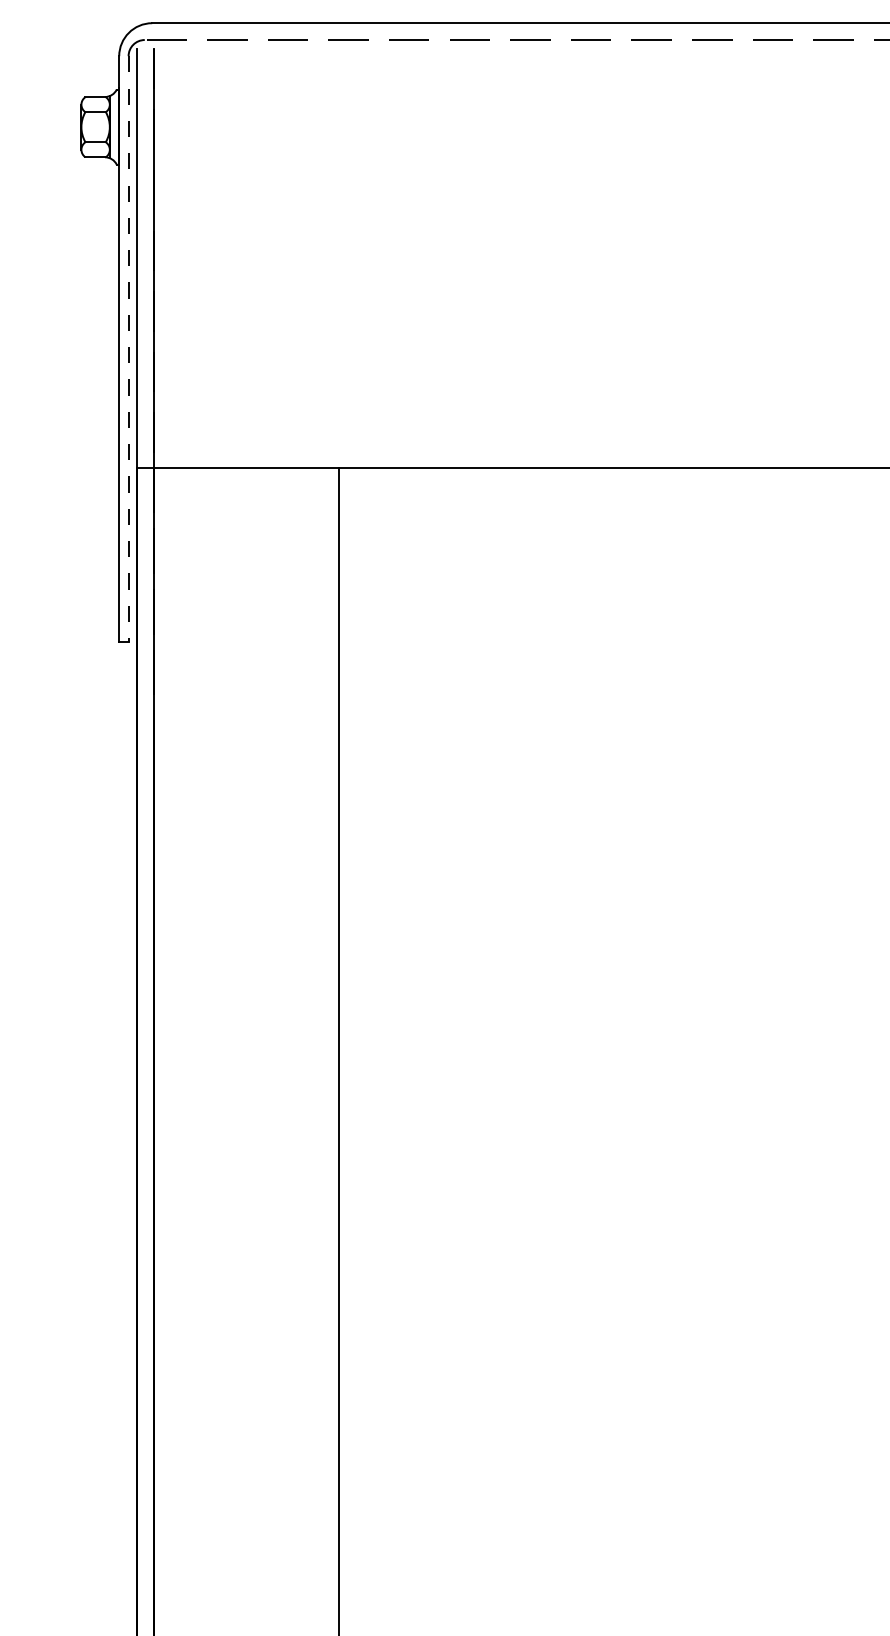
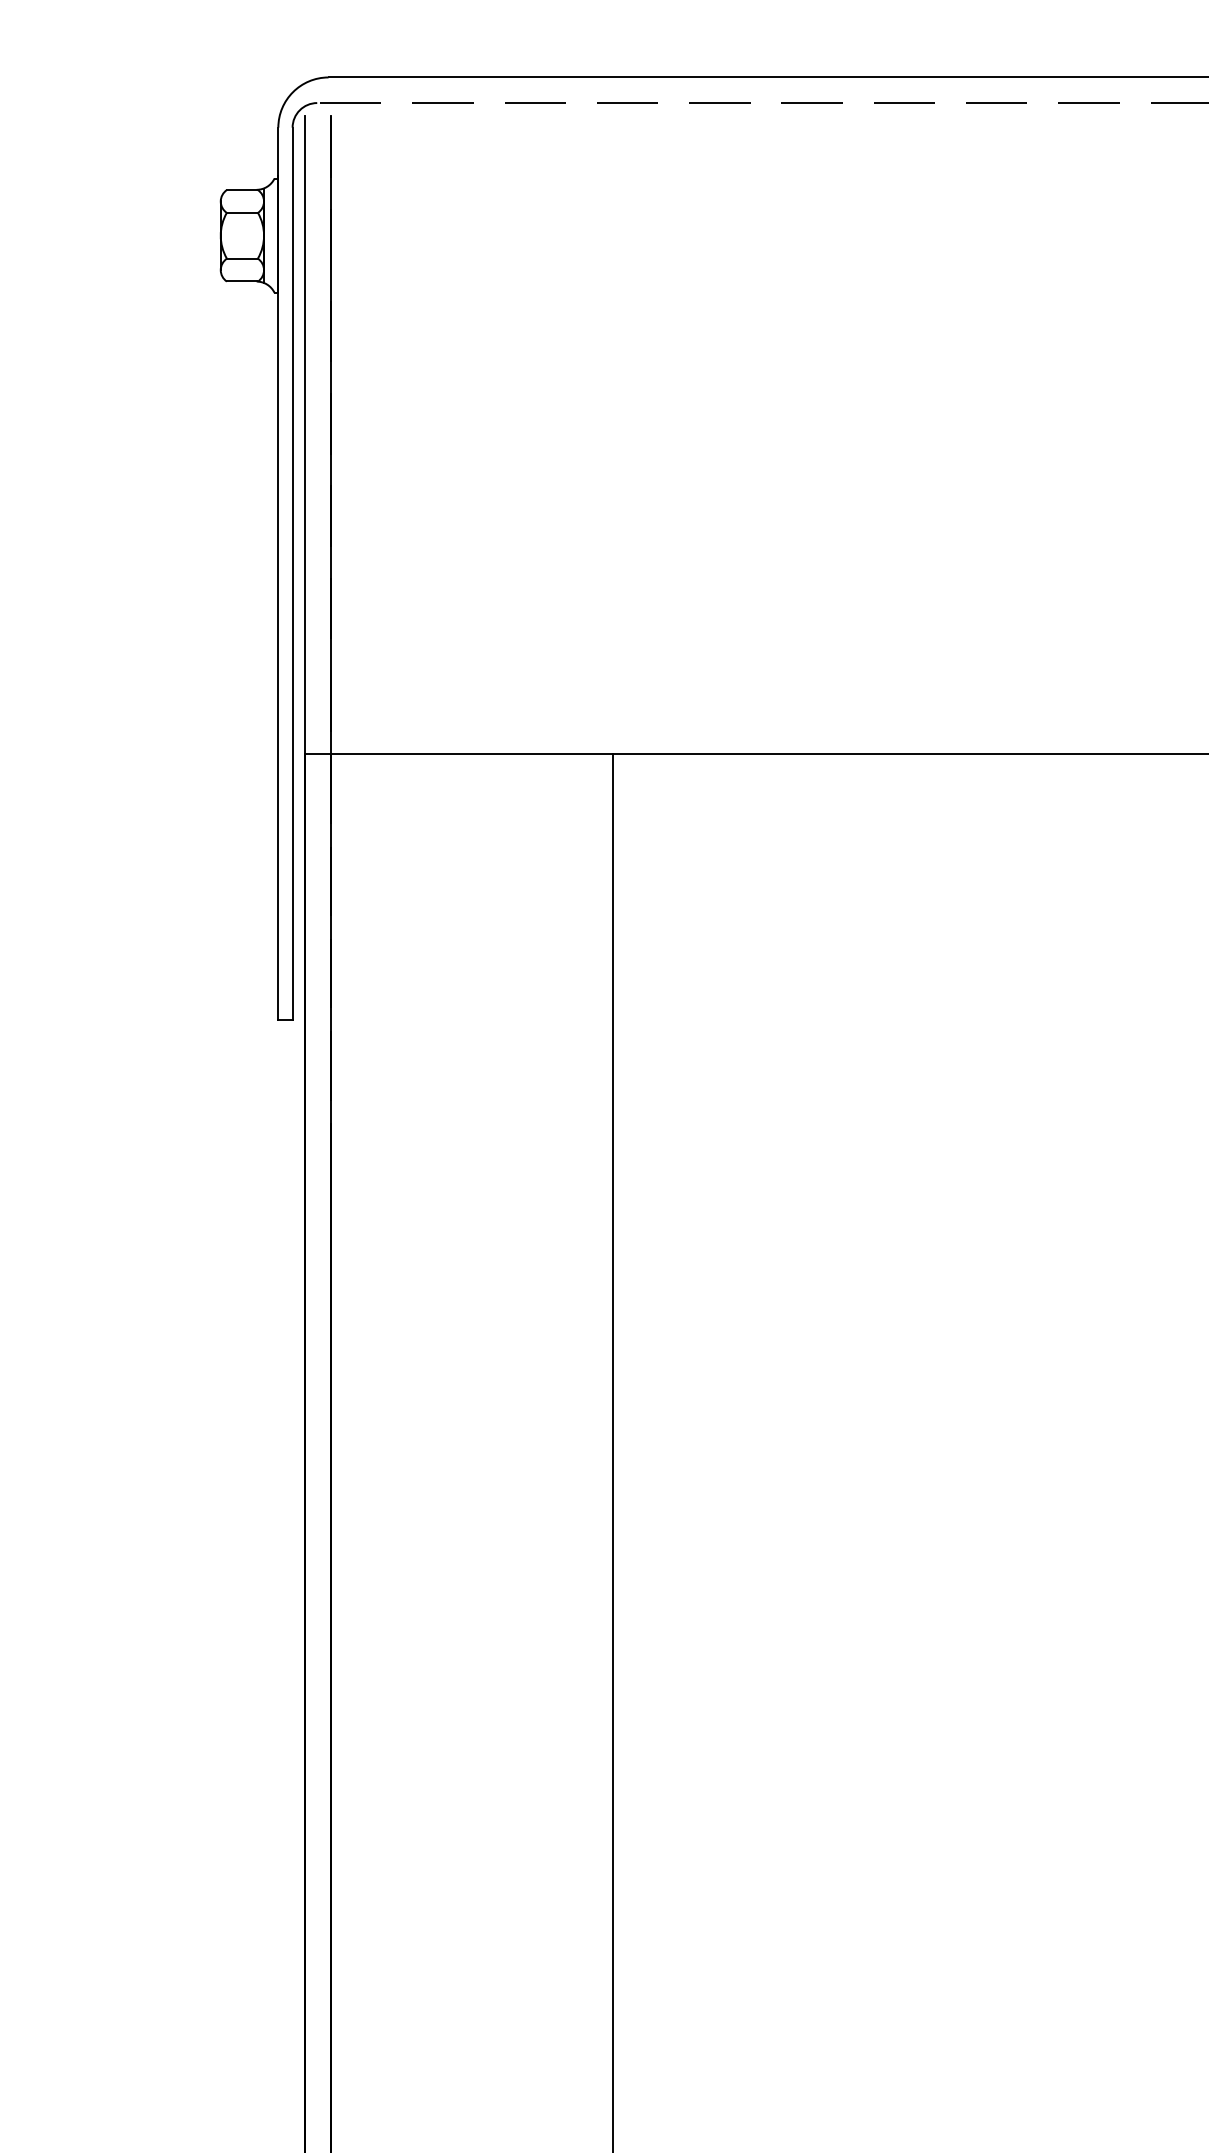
line: (128, 349) -> (292, 574), dashed -> solid

